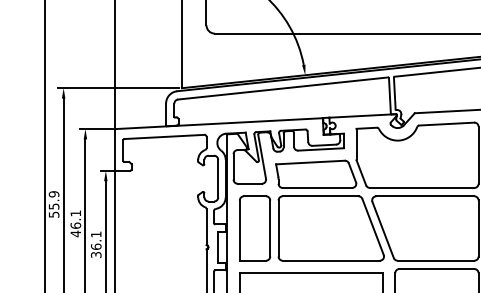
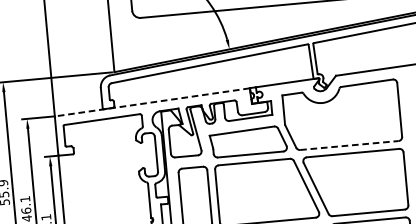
line: (219, 123) -> (152, 102), solid -> dashed
line: (422, 187) -> (349, 145), solid -> dashed

